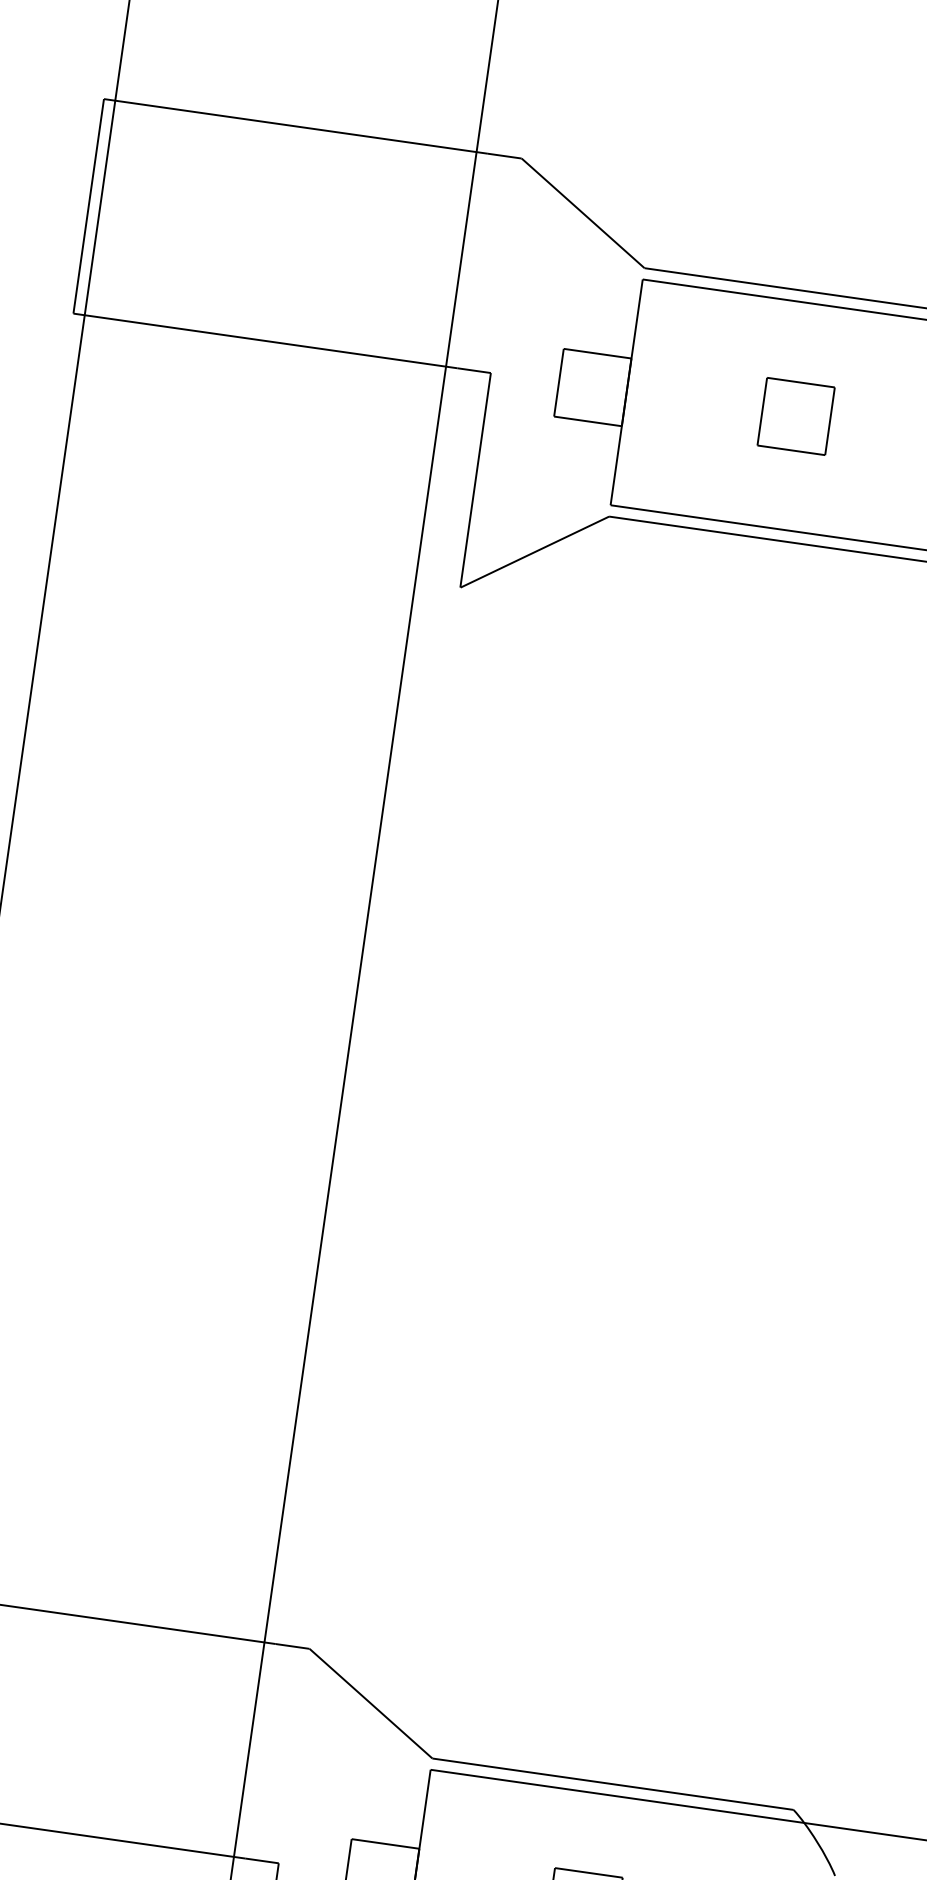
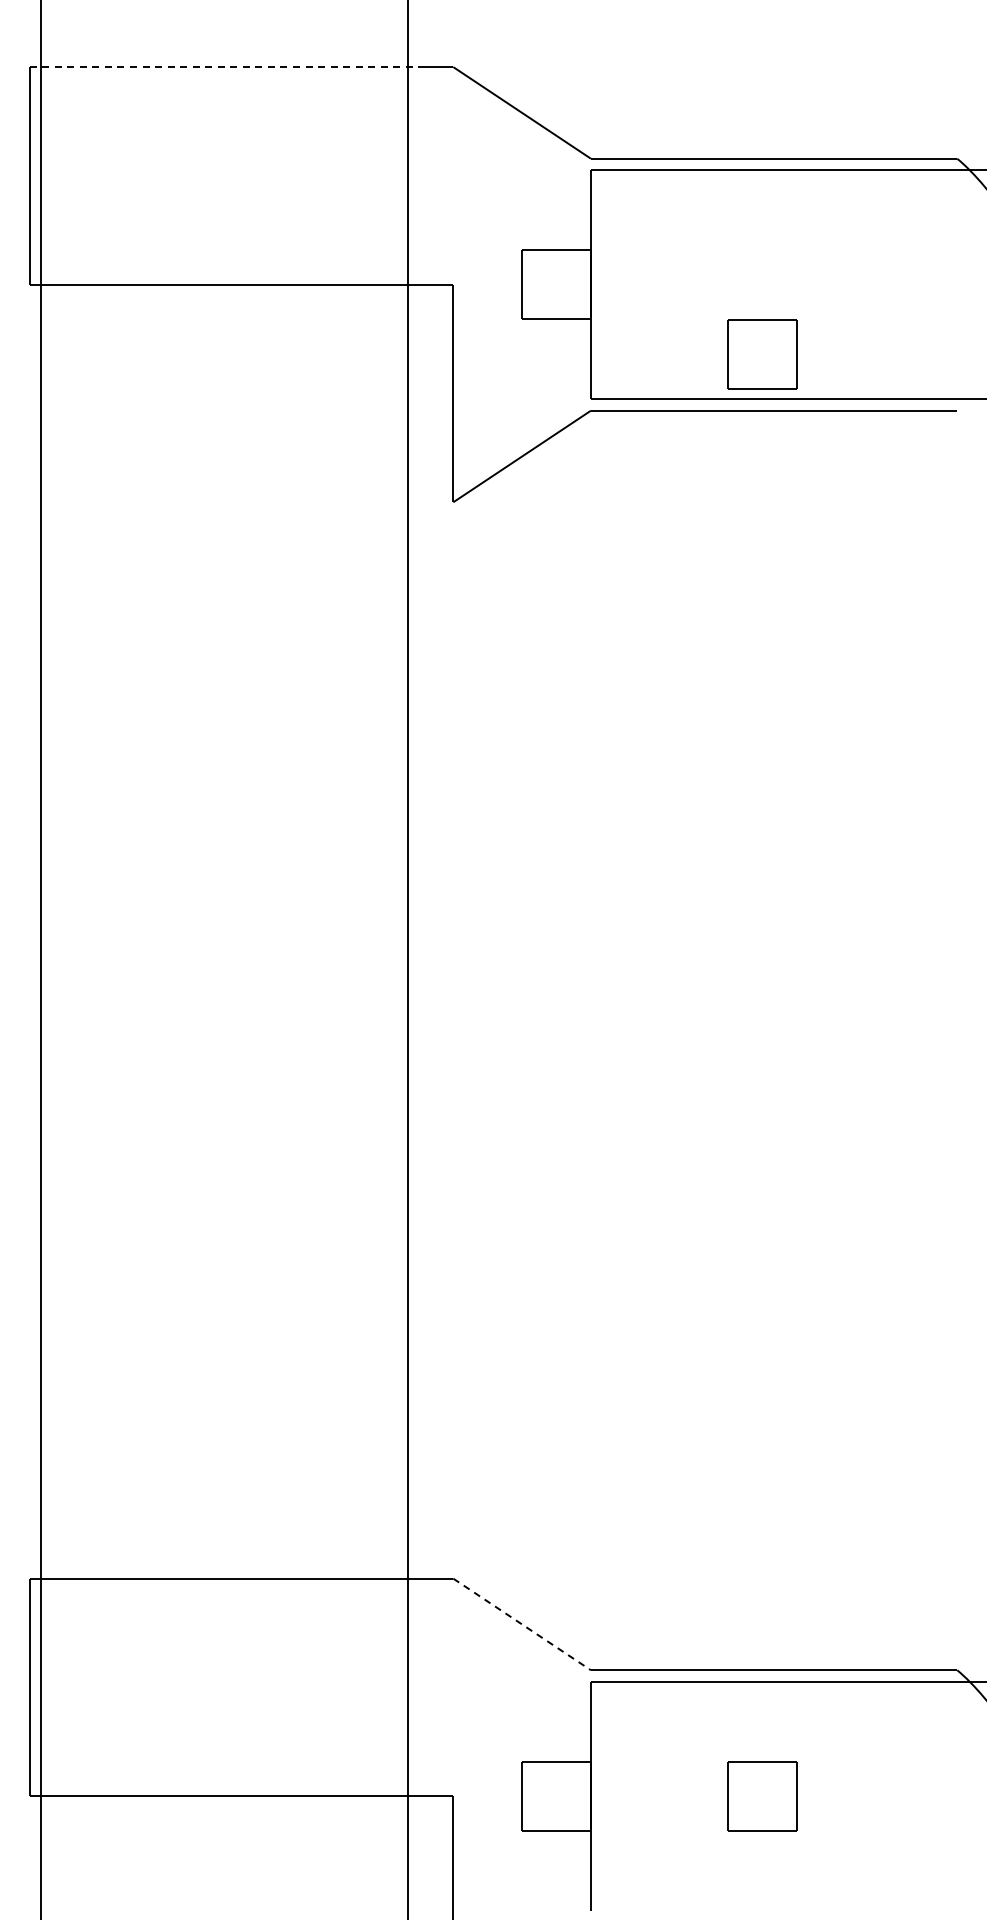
line: (296, 126) -> (224, 67), solid -> dashed
part: (796, 416) -> (762, 354), moved
line: (371, 1703) -> (522, 1624), solid -> dashed

